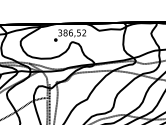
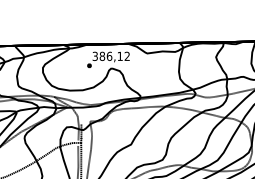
text: (78, 33) -> (119, 56), 386,52 -> 386,12

